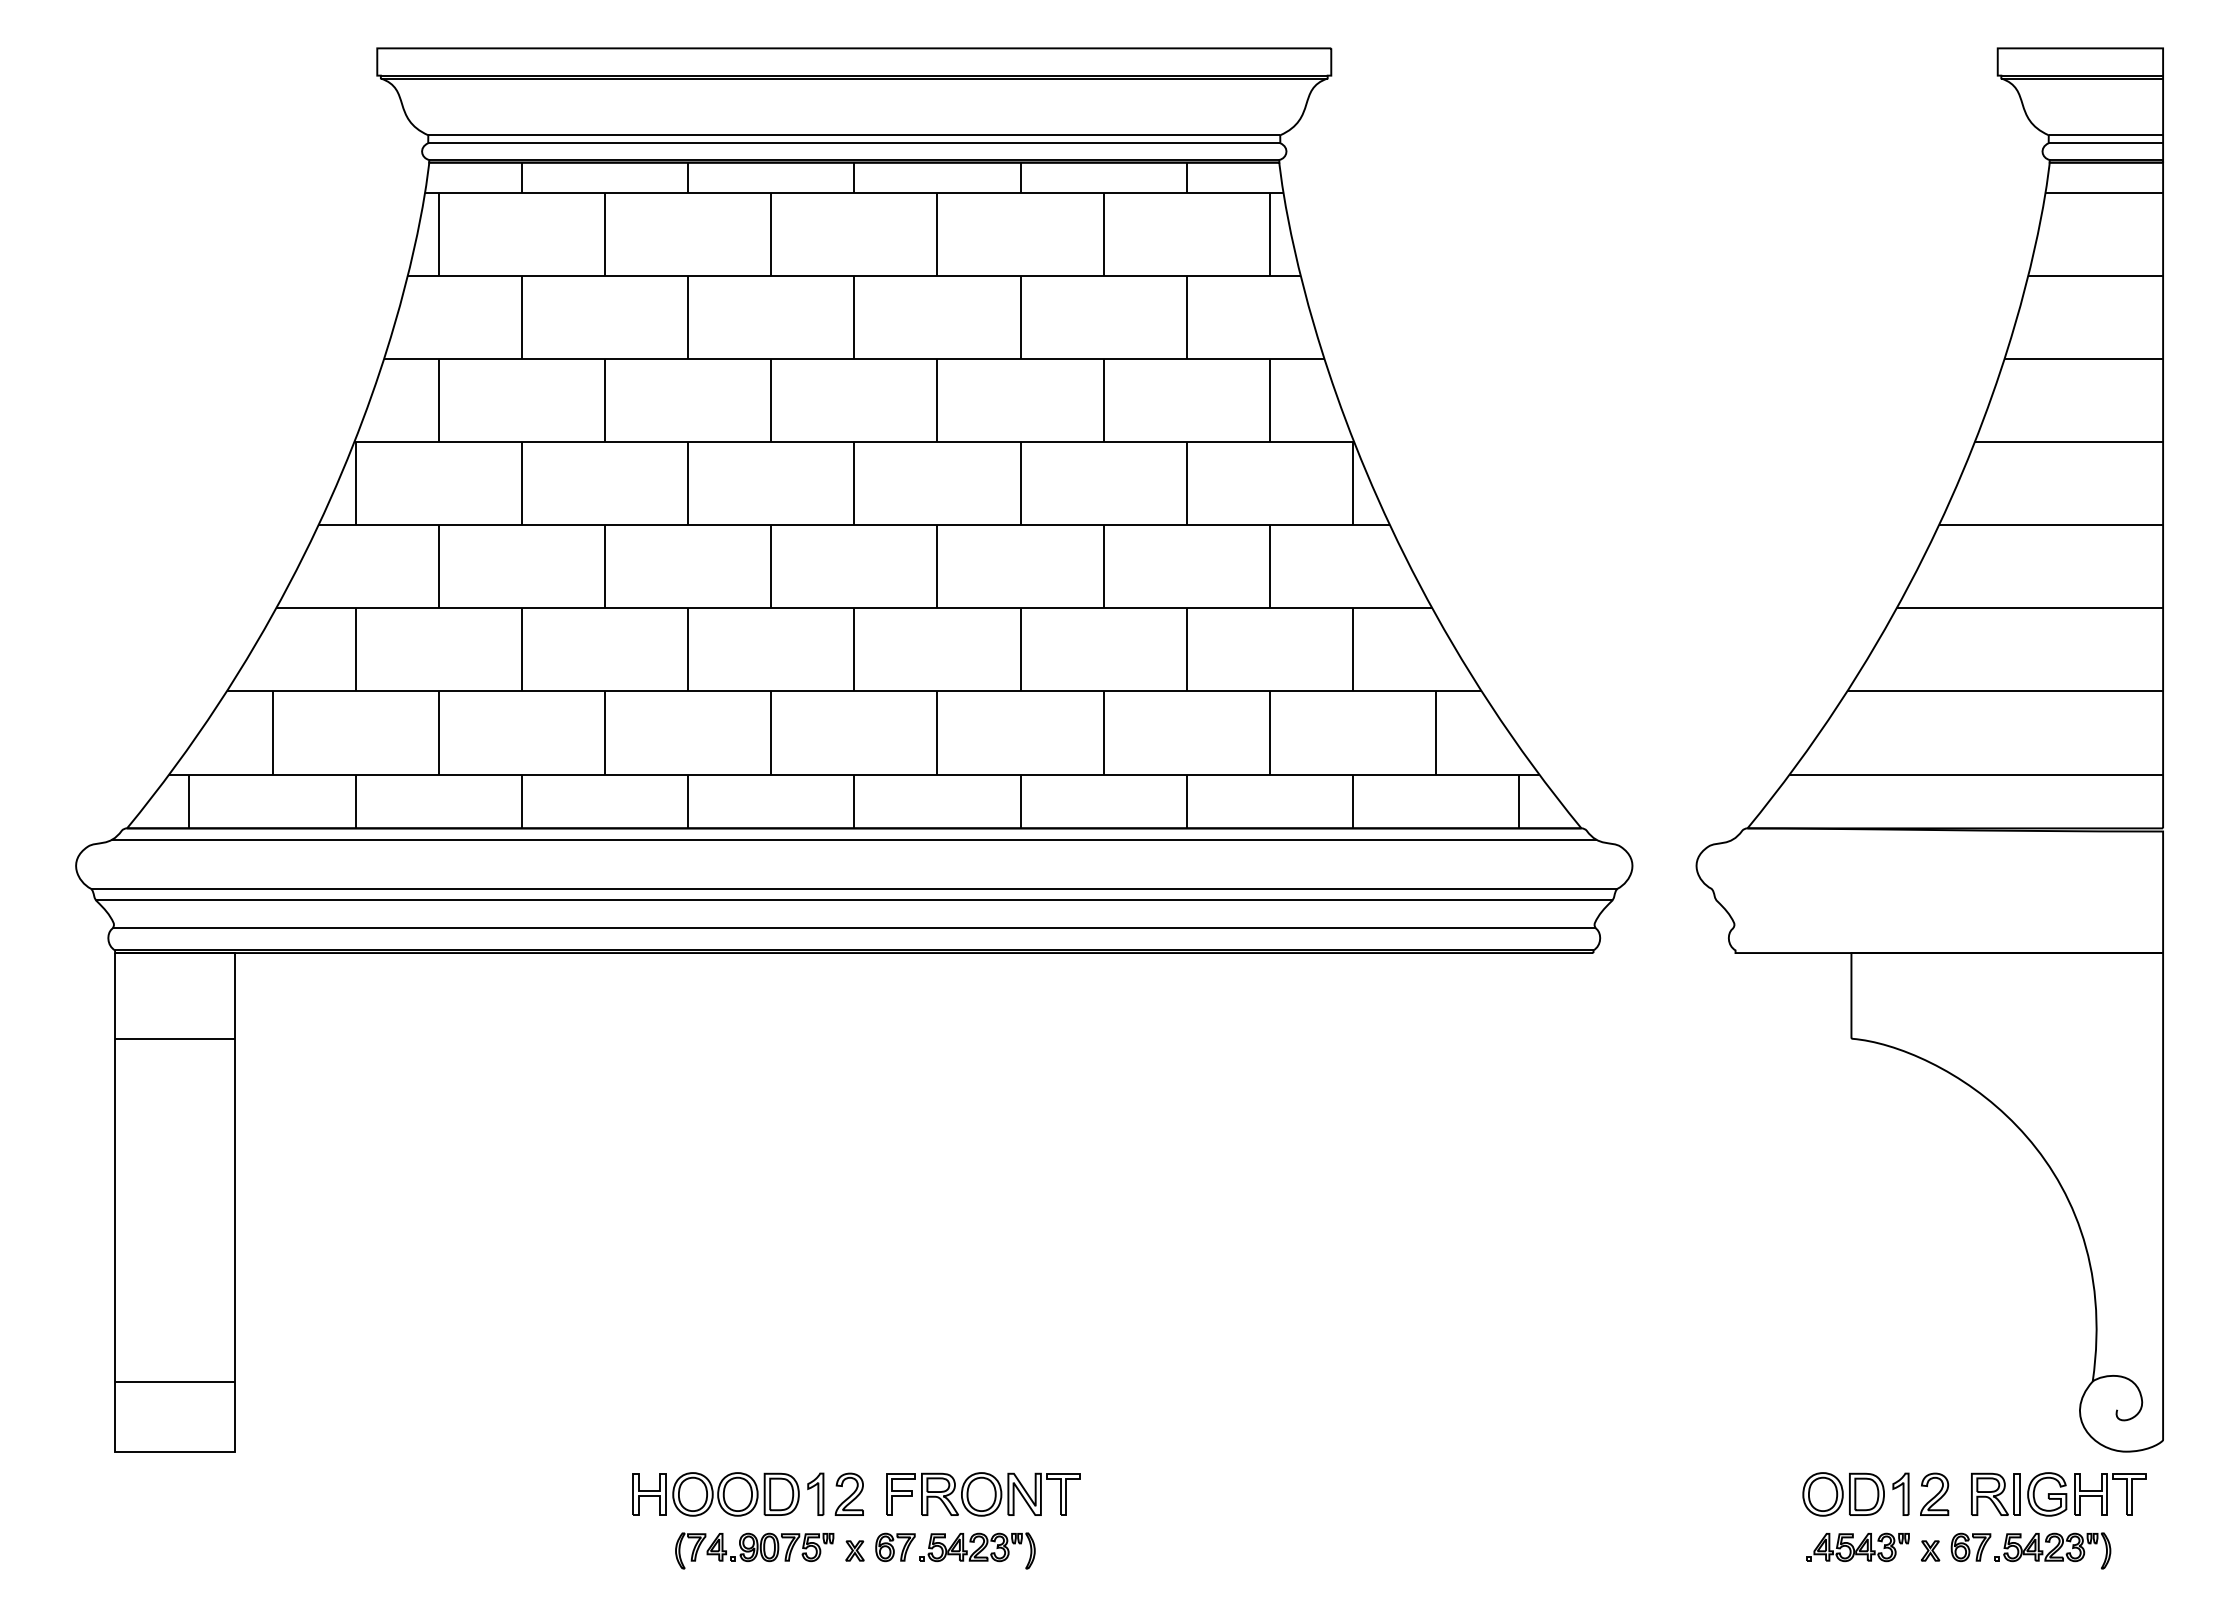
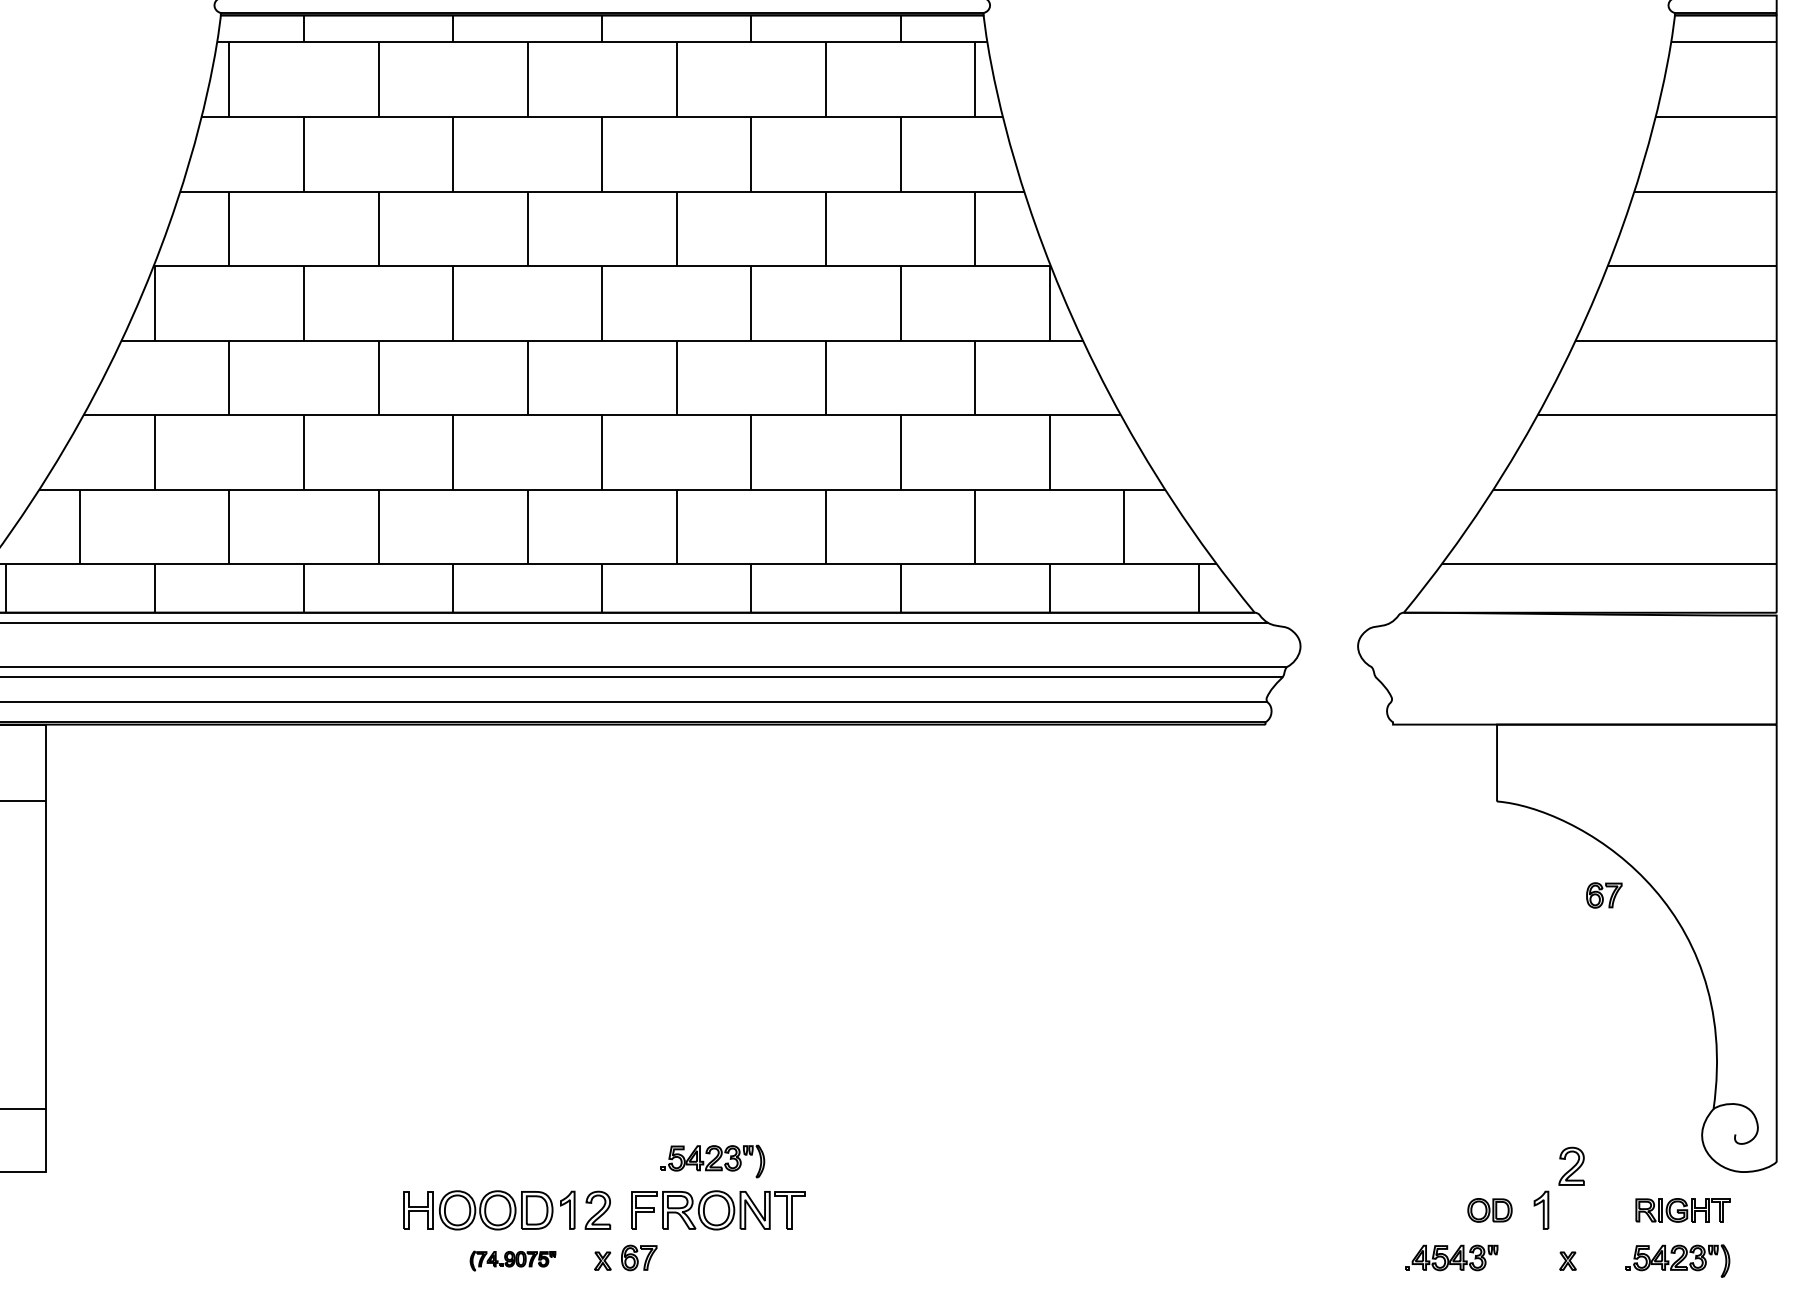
part: (1934, 1493) -> (1571, 1165), moved
part: (1843, 1494) -> (1489, 1210), size x0.6
part: (2058, 1494) -> (1682, 1210), size x0.6
part: (1857, 1547) -> (1451, 1258), moved
part: (1970, 1547) -> (1603, 895), moved
part: (754, 1550) -> (512, 1260), size x0.6
part: (977, 1550) -> (712, 1161), moved

